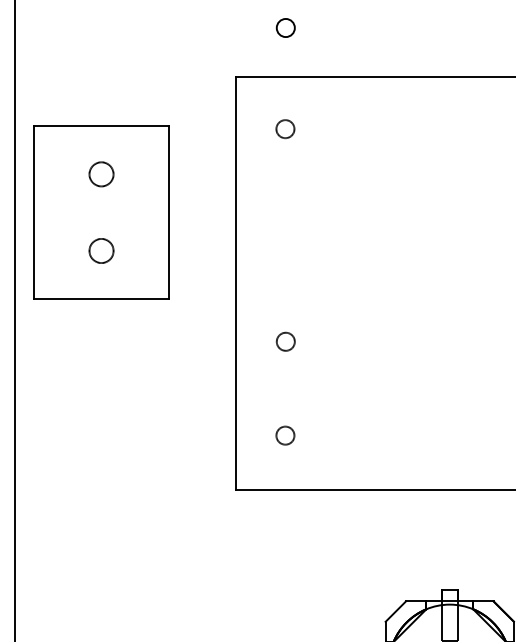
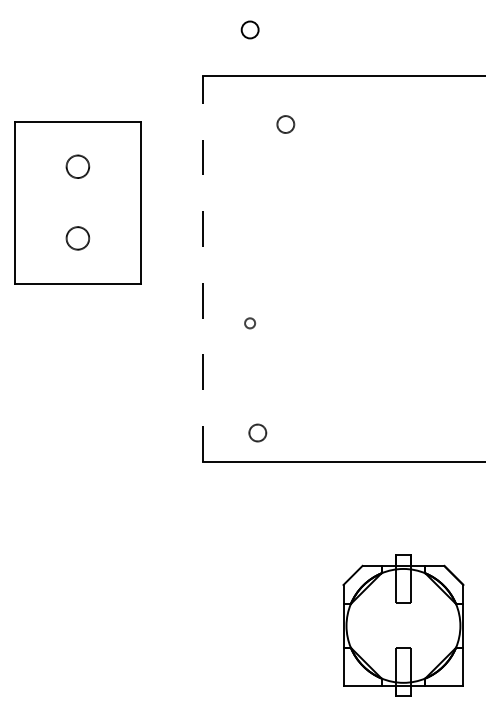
circle: (285, 129) -> (285, 124), moved
line: (235, 283) -> (203, 268), solid -> dashed
circle: (285, 342) -> (249, 323), size x0.6
circle: (285, 435) -> (257, 432), moved

